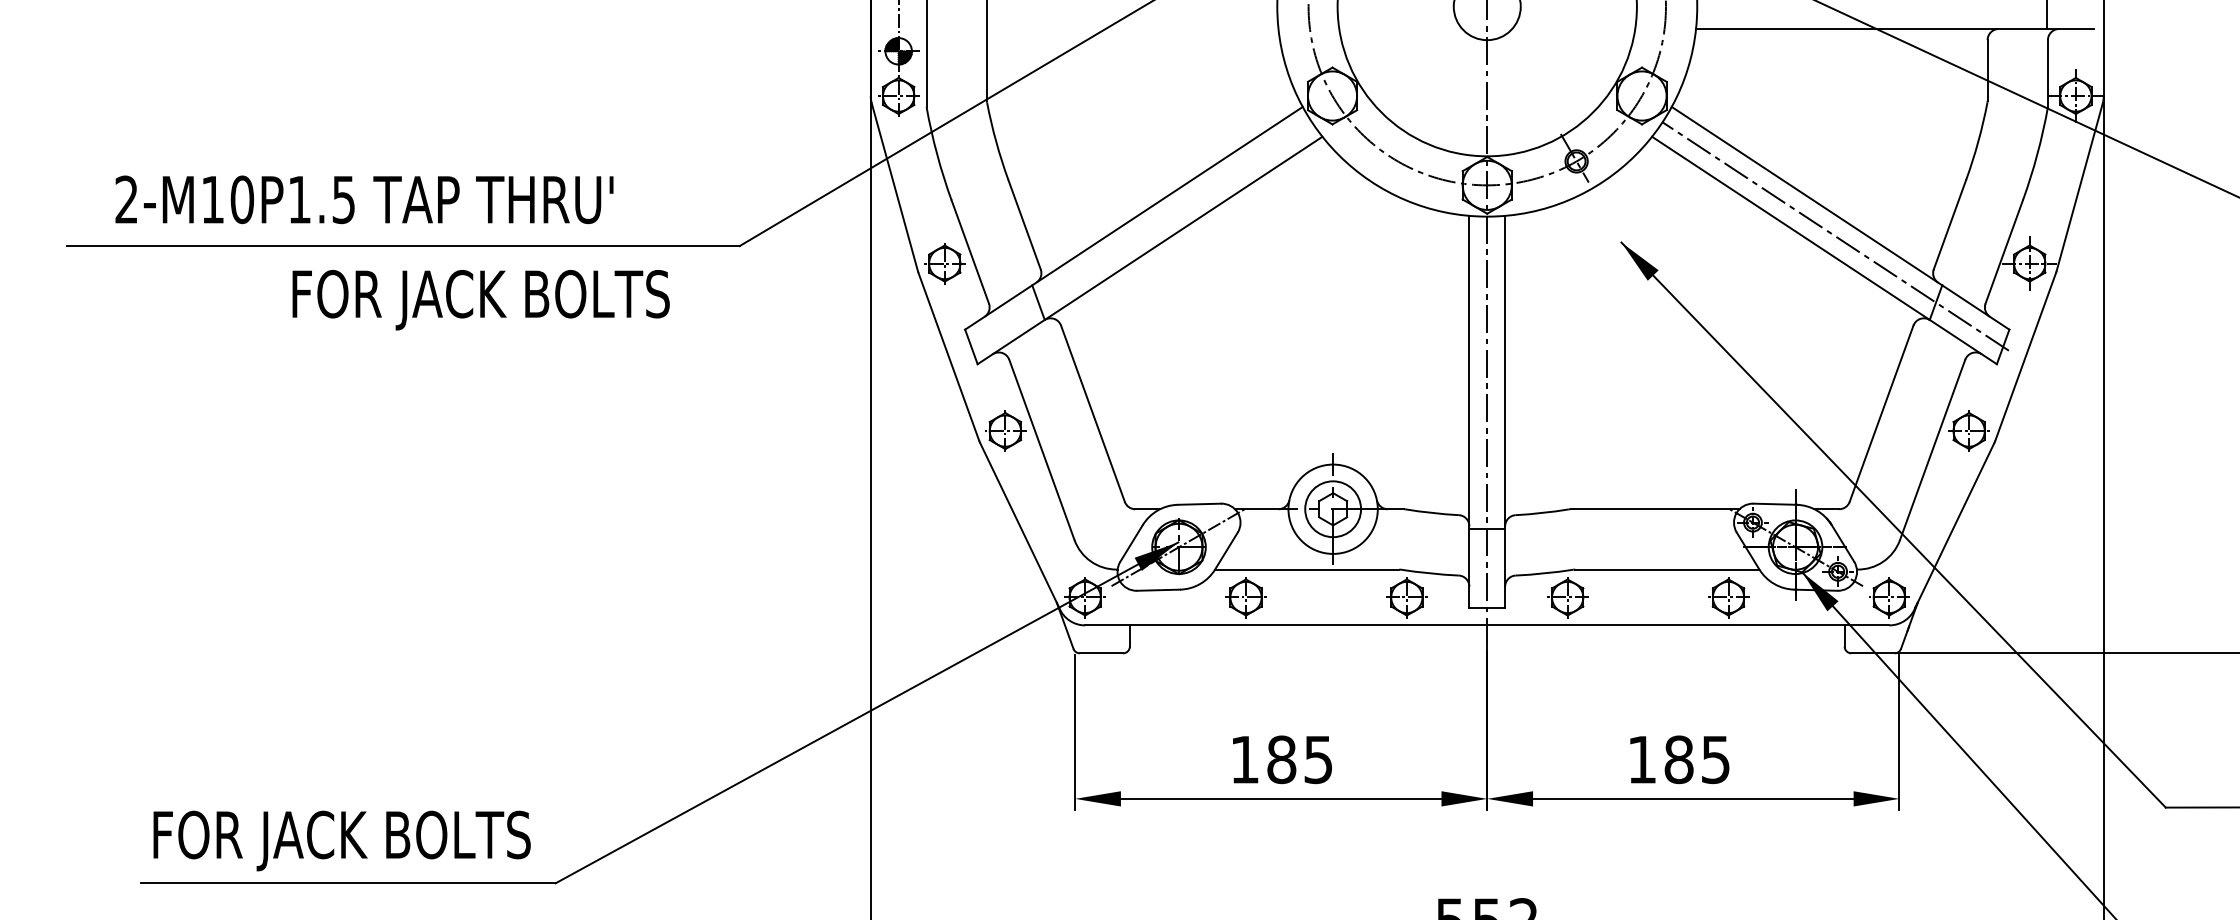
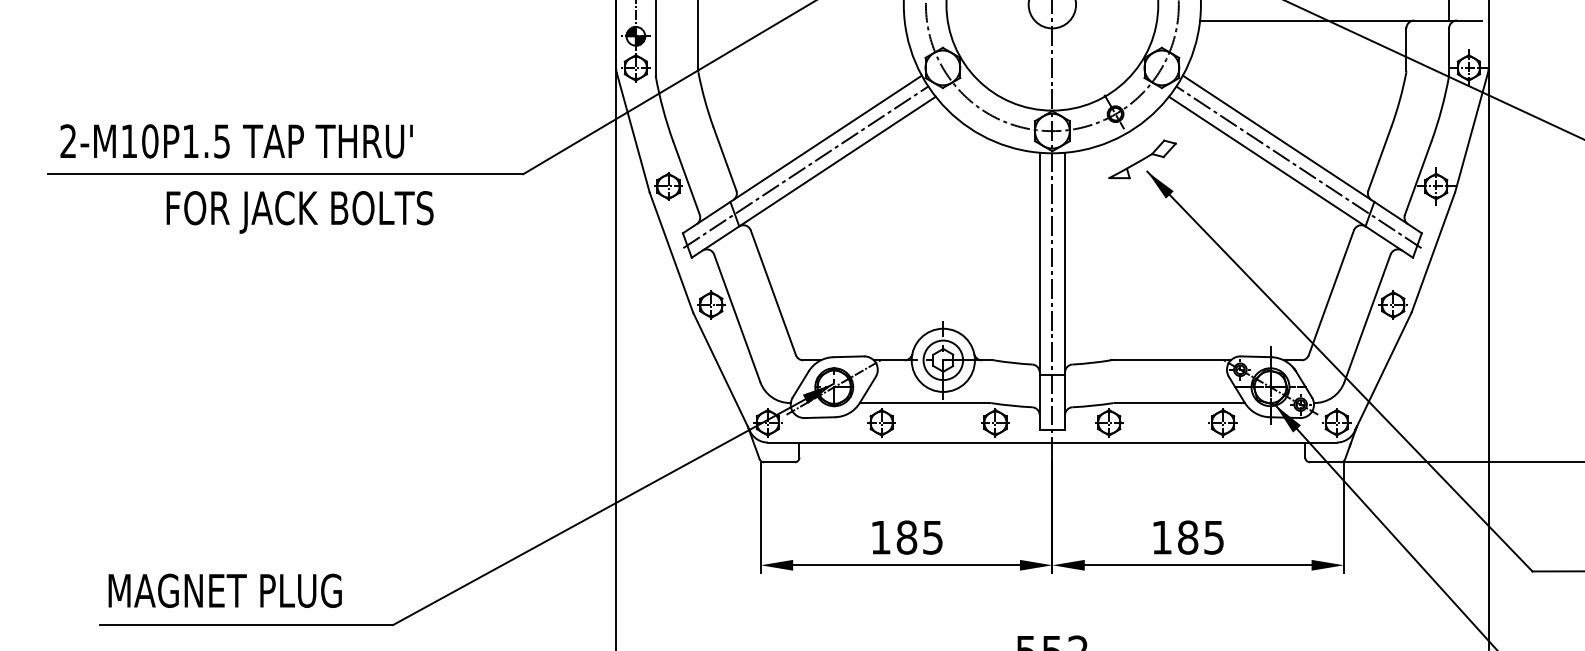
text: (364, 199) -> (236, 141), moved
part: (1614, 224) -> (1142, 158), added
line: (1138, 236) -> (805, 167), added
text: (480, 300) -> (299, 212), moved
text: (344, 840) -> (243, 594), FOR JACK BOLTS -> MAGNET PLUG

